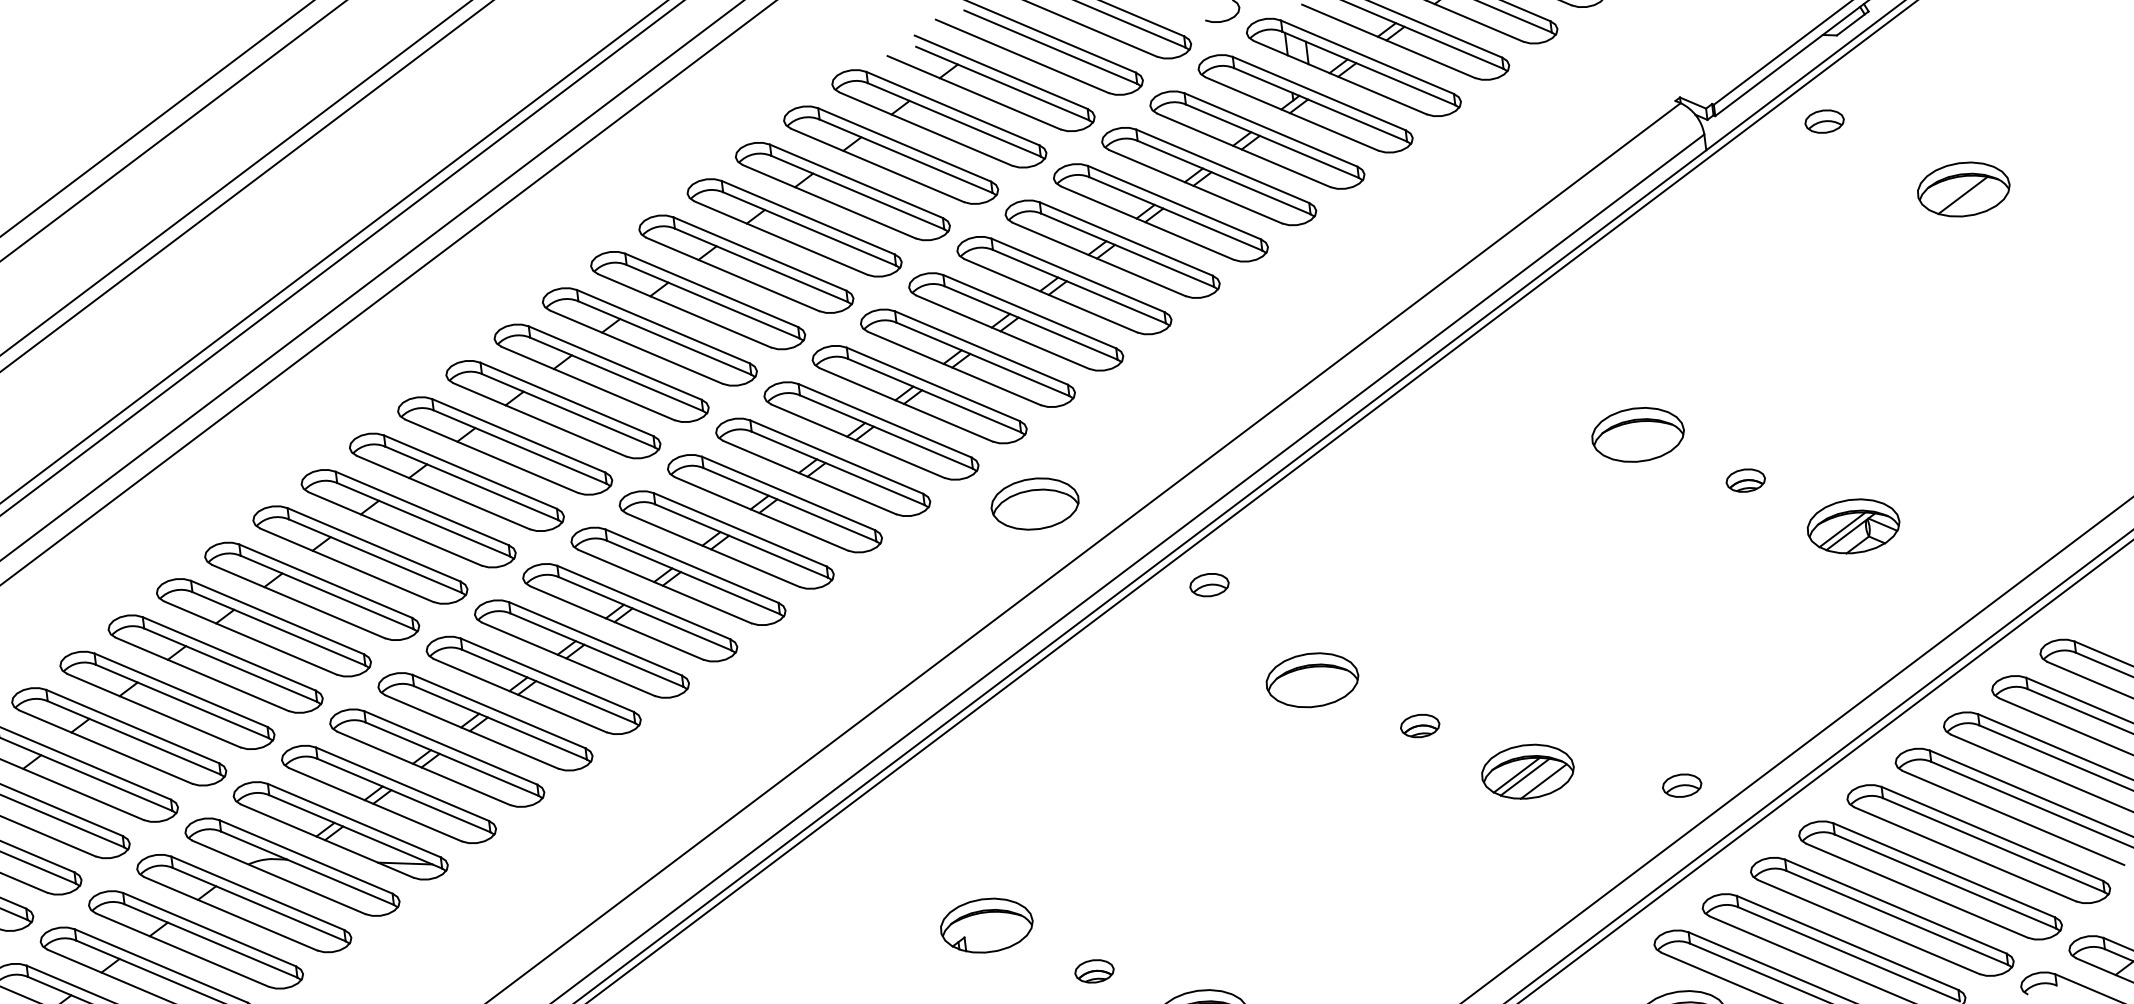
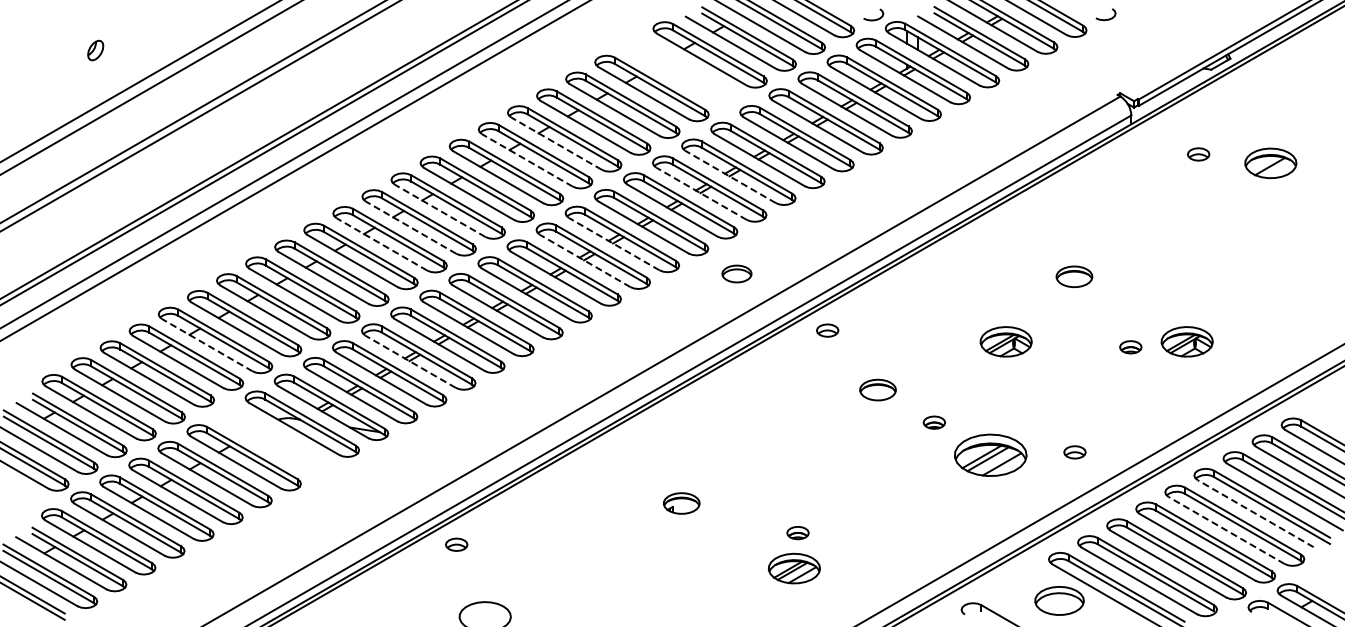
part: (1824, 121) -> (1198, 154), moved
part: (890, 154) -> (680, 71), removed
line: (684, 310) -> (556, 143), solid -> dashed
line: (1002, 331) -> (730, 176), solid -> dashed
line: (634, 347) -> (526, 160), solid -> dashed
line: (954, 368) -> (701, 193), solid -> dashed
part: (1638, 434) -> (1074, 276), size x0.7
line: (490, 455) -> (439, 210), solid -> dashed
line: (808, 476) -> (613, 243), solid -> dashed
part: (1745, 481) -> (1130, 347), moved
line: (442, 492) -> (410, 227), solid -> dashed
part: (1034, 503) -> (736, 273), size x0.6
line: (760, 513) -> (584, 260), solid -> dashed
line: (394, 529) -> (381, 244), solid -> dashed
part: (1529, 565) -> (1005, 341), added
part: (1311, 679) -> (877, 389), size x0.7
line: (471, 731) -> (410, 361), solid -> dashed
line: (103, 745) -> (206, 344), solid -> dashed
part: (1527, 770) -> (990, 454), size x1.4
part: (1681, 785) -> (1074, 452), moved
line: (2013, 817) -> (1255, 513), solid -> dashed
line: (1965, 854) -> (1226, 530), solid -> dashed
part: (242, 902) -> (272, 440), removed
part: (986, 925) -> (681, 503), size x0.7
part: (1093, 972) -> (797, 533), moved

